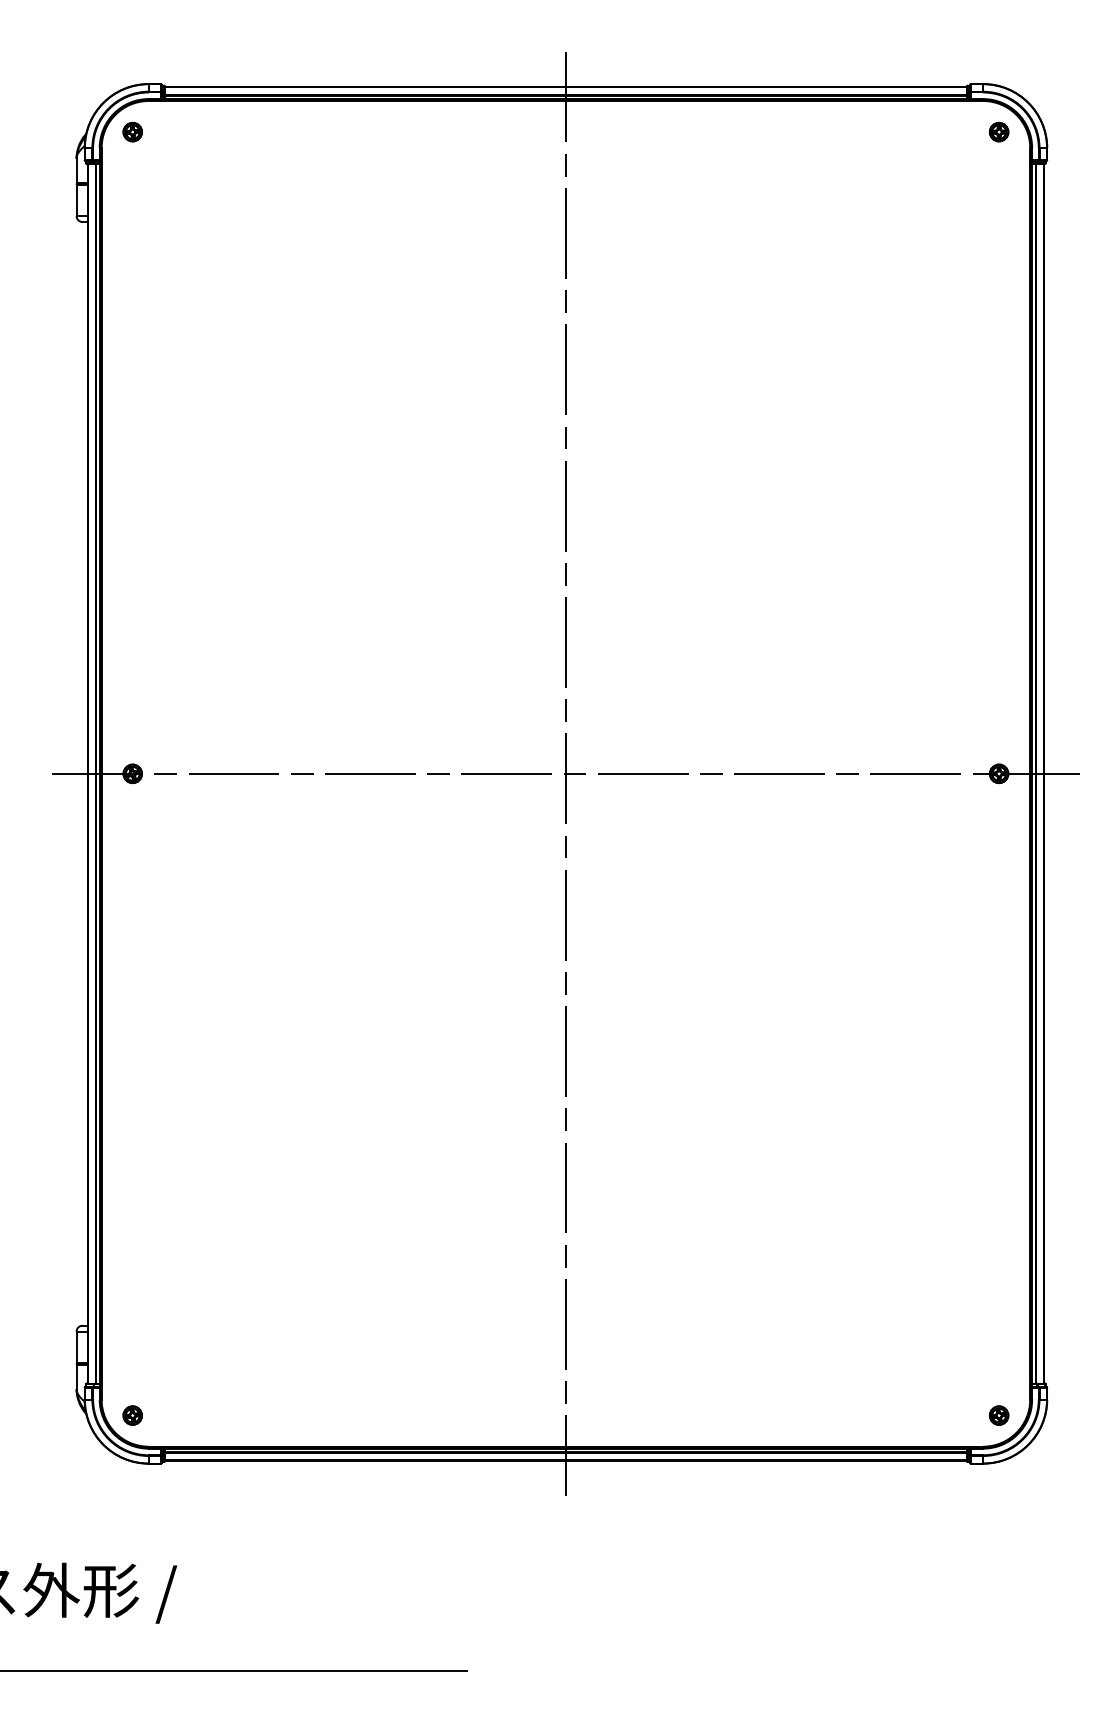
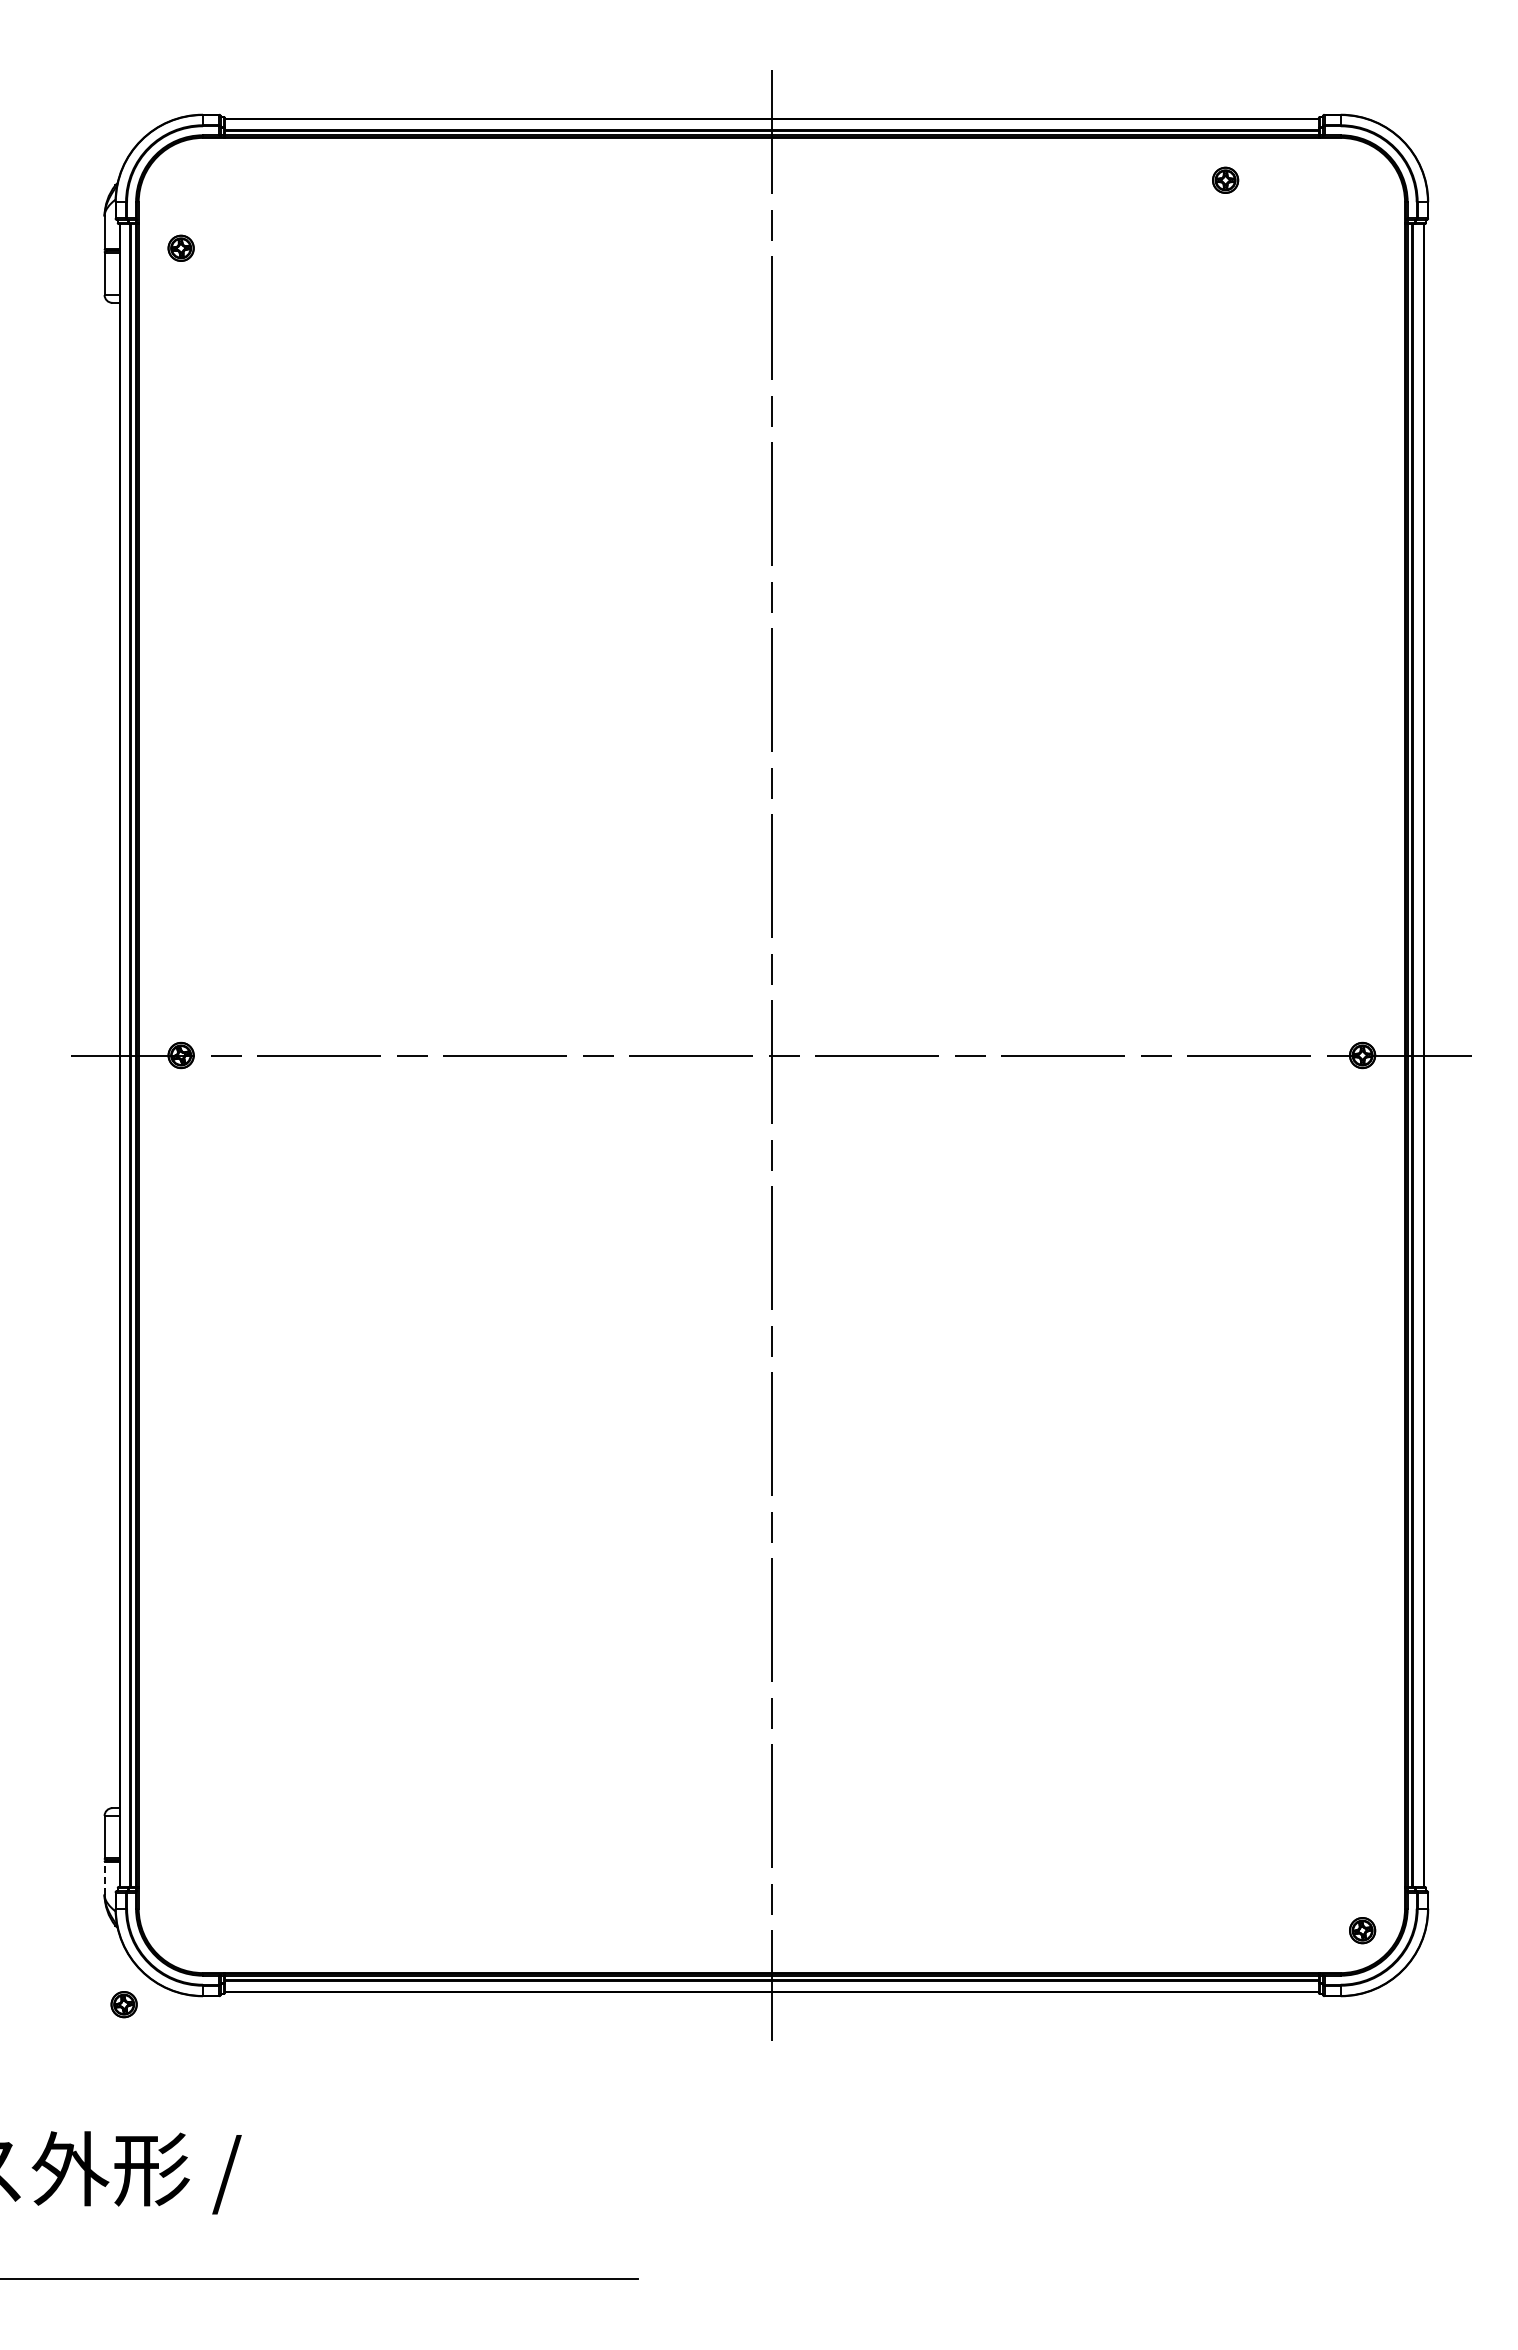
part: (132, 131) -> (180, 247), moved
part: (999, 131) -> (1225, 179), moved
line: (76, 1376) -> (104, 1877), solid -> dashed
part: (132, 1415) -> (123, 2004), moved

